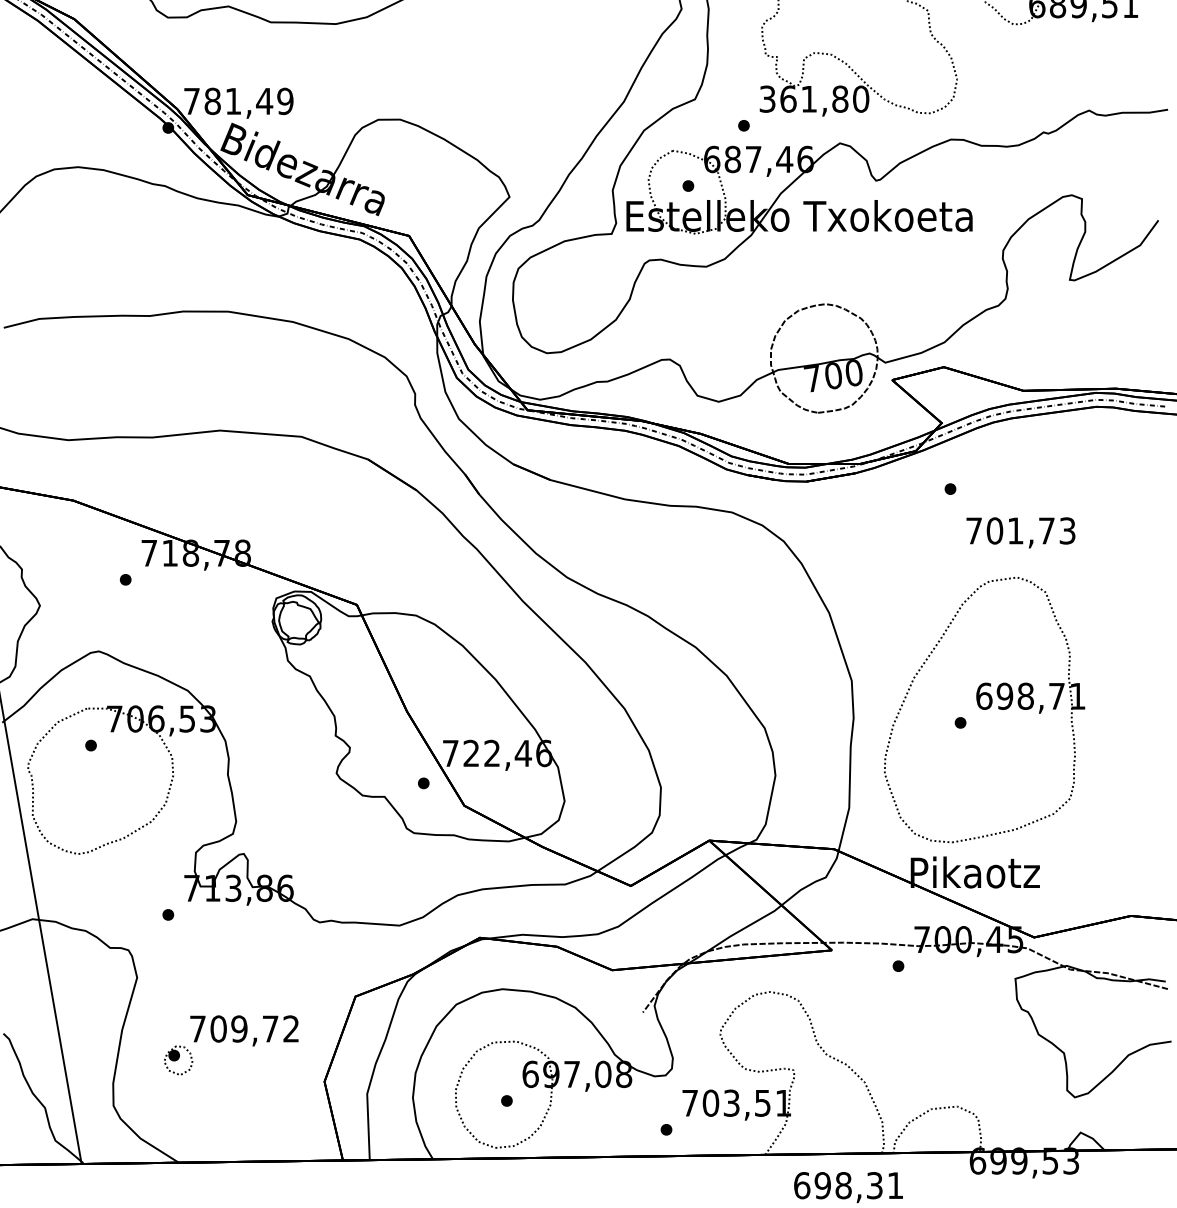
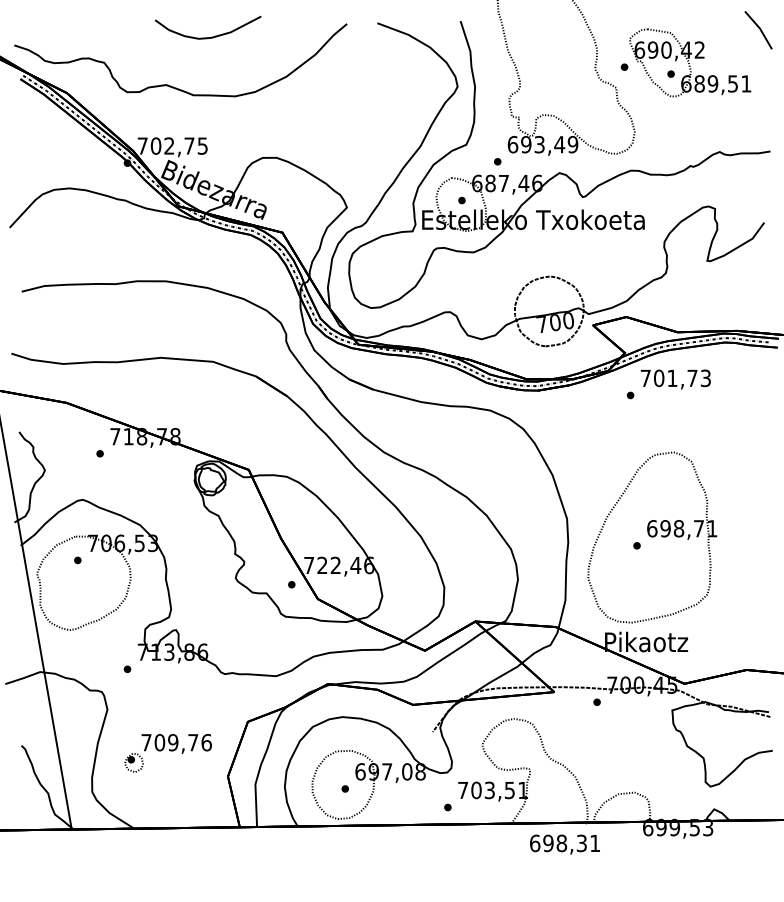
text: (813, 98) -> (542, 144), 361,80 -> 693,49
text: (247, 100) -> (178, 145), 781,49 -> 702,75
text: (1020, 532) -> (675, 379), moved
text: (291, 1028) -> (206, 742), 709,72 -> 709,76

